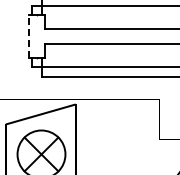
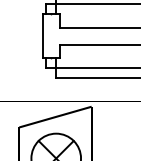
line: (28, 36) -> (42, 36), dashed -> solid

